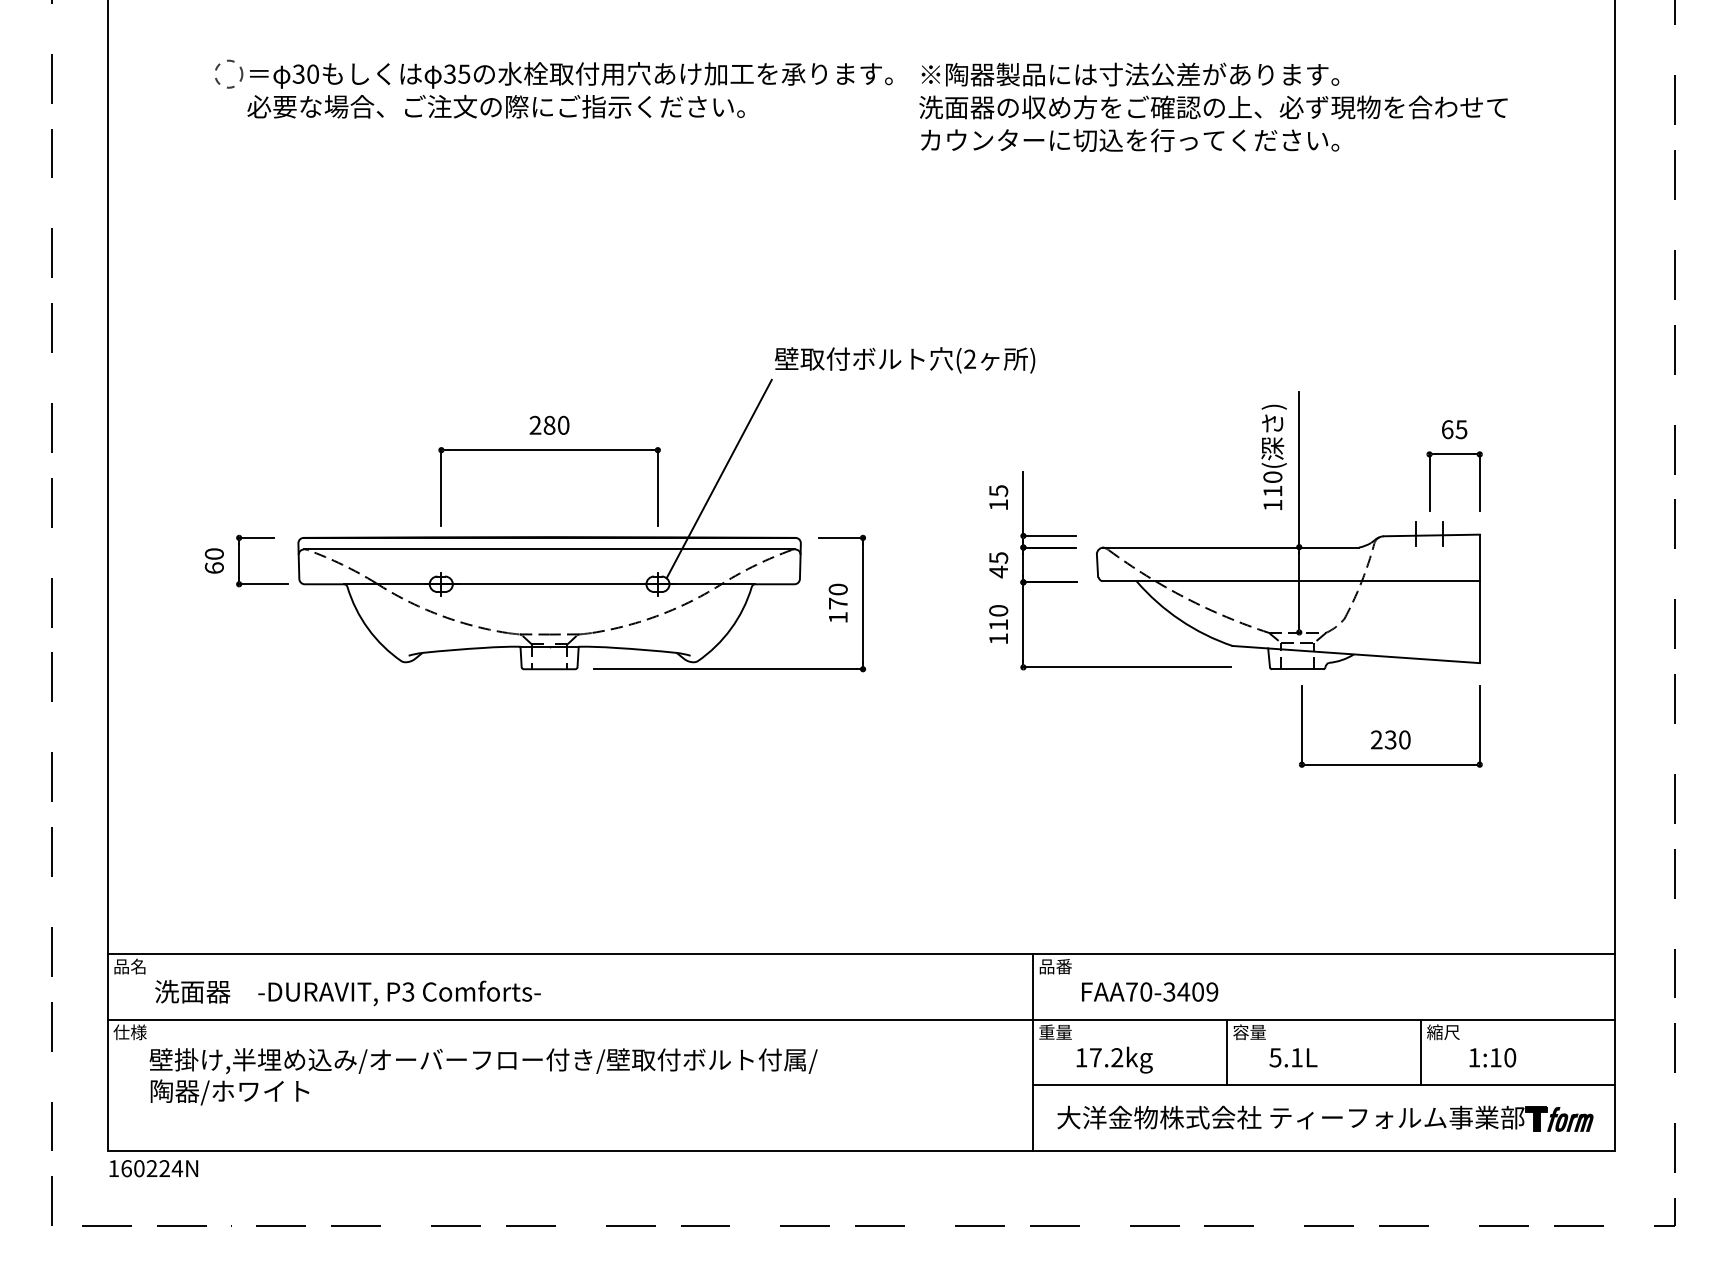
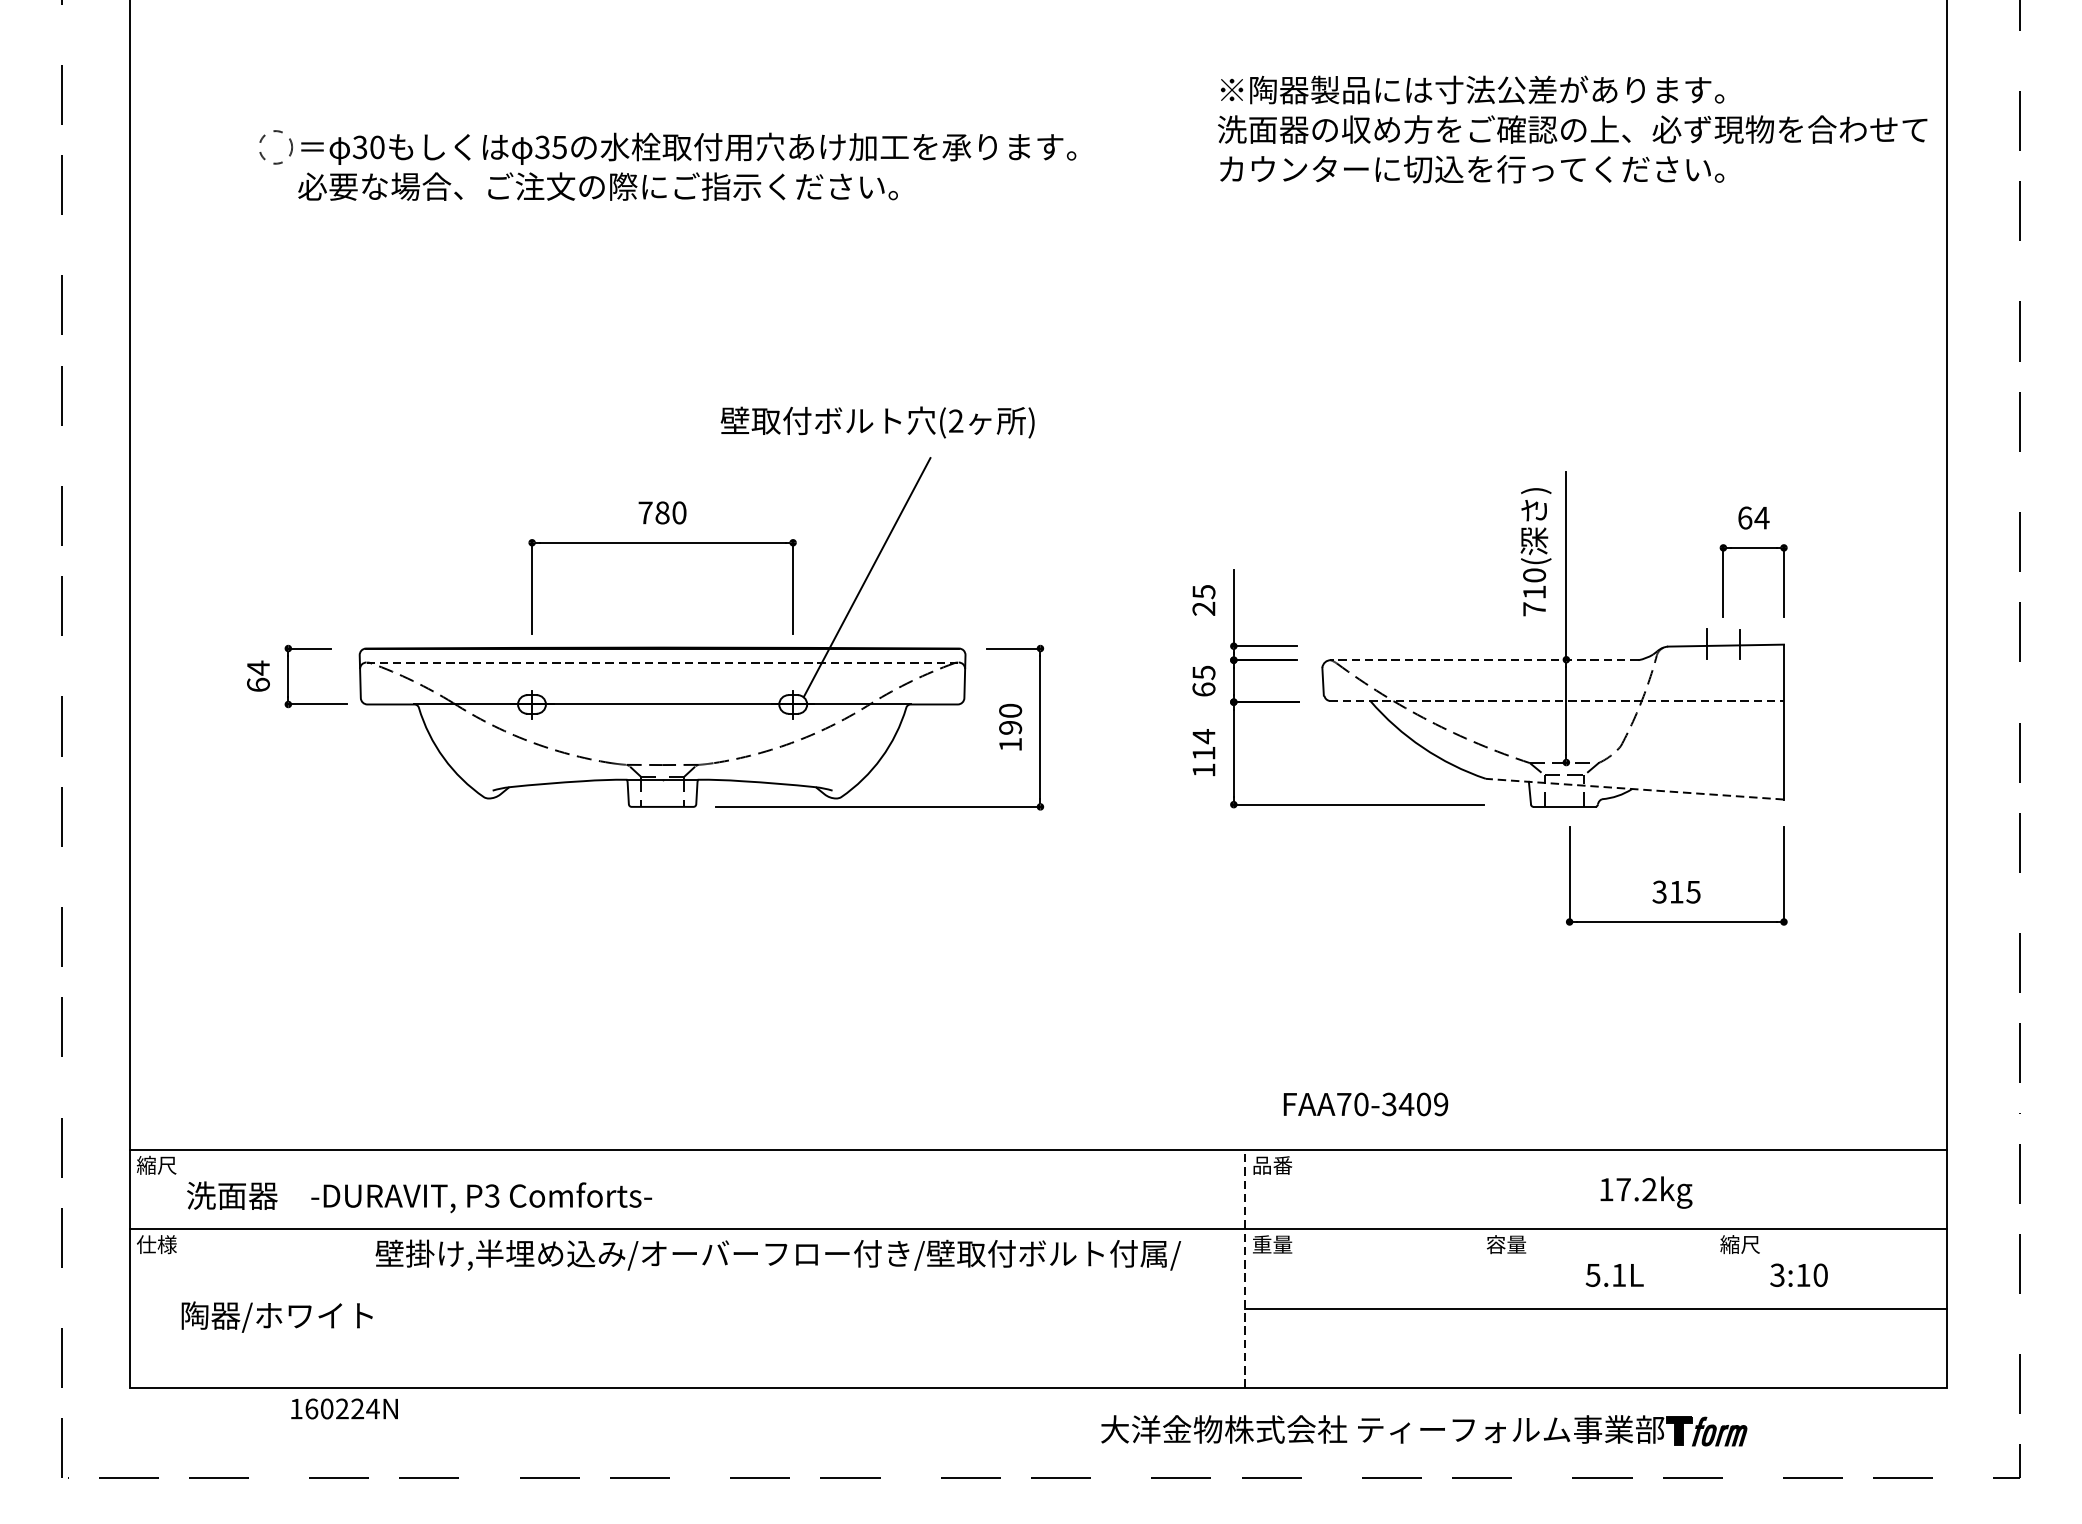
part: (551, 82) -> (664, 157), moved
text: (1213, 107) -> (1572, 129), moved
text: (905, 360) -> (878, 422), moved
text: (535, 424) -> (645, 511), 280 -> 780
text: (1461, 429) -> (1761, 517), 65 -> 64
text: (998, 504) -> (1203, 608), 15 -> 25
text: (1272, 505) -> (1534, 609), 110( -> 710(
line: (1231, 547) -> (1484, 660), solid -> dashed
line: (549, 549) -> (662, 662), solid -> dashed
text: (213, 553) -> (257, 667), 60 -> 64
text: (998, 571) -> (1203, 689), 45 -> 65
line: (1291, 581) -> (1556, 701), solid -> dashed
text: (837, 603) -> (1009, 727), 170 -> 190
text: (998, 610) -> (1203, 736), 110 -> 114
line: (1356, 654) -> (1635, 789), solid -> dashed
text: (1390, 739) -> (1676, 891), 230 -> 315
text: (129, 966) -> (156, 1165), 品名 -> 縮尺
text: (1150, 991) -> (1366, 1103), moved
line: (1032, 1052) -> (1244, 1268), solid -> dashed
line: (1226, 1052) -> (1478, 1268), removed
line: (1421, 1052) -> (1713, 1268), removed
text: (1293, 1057) -> (1614, 1274), moved
text: (1474, 1057) -> (1777, 1274), 1:10 -> 3:10
text: (1114, 1059) -> (1646, 1191), moved
text: (483, 1060) -> (778, 1254), moved
part: (1325, 1118) -> (1424, 1430), moved
text: (153, 1168) -> (344, 1408), moved

